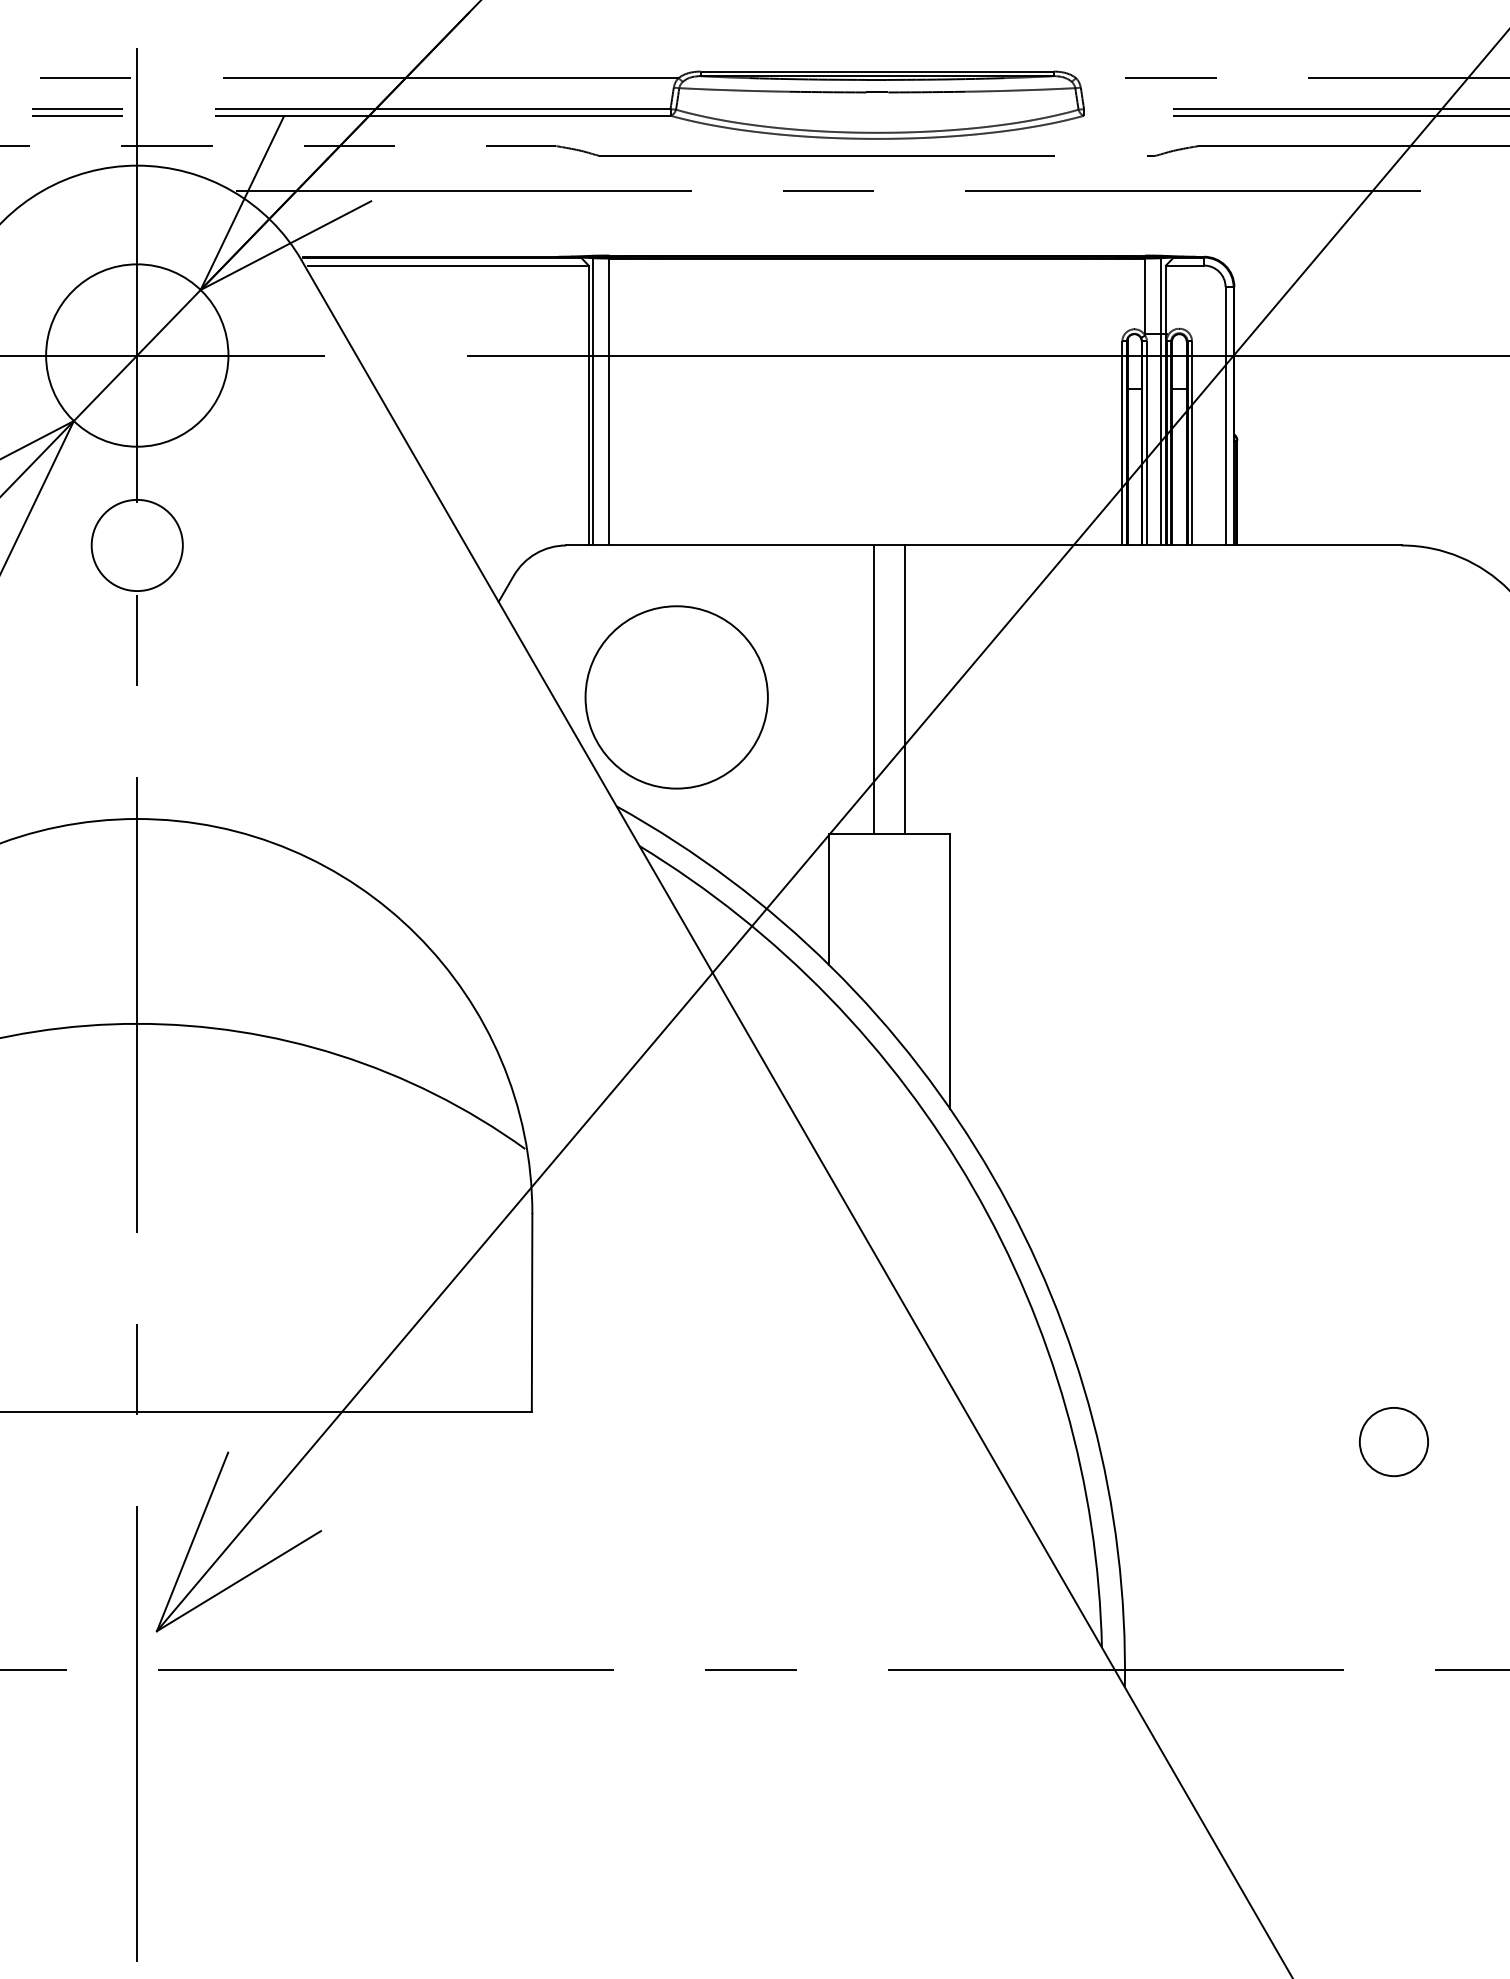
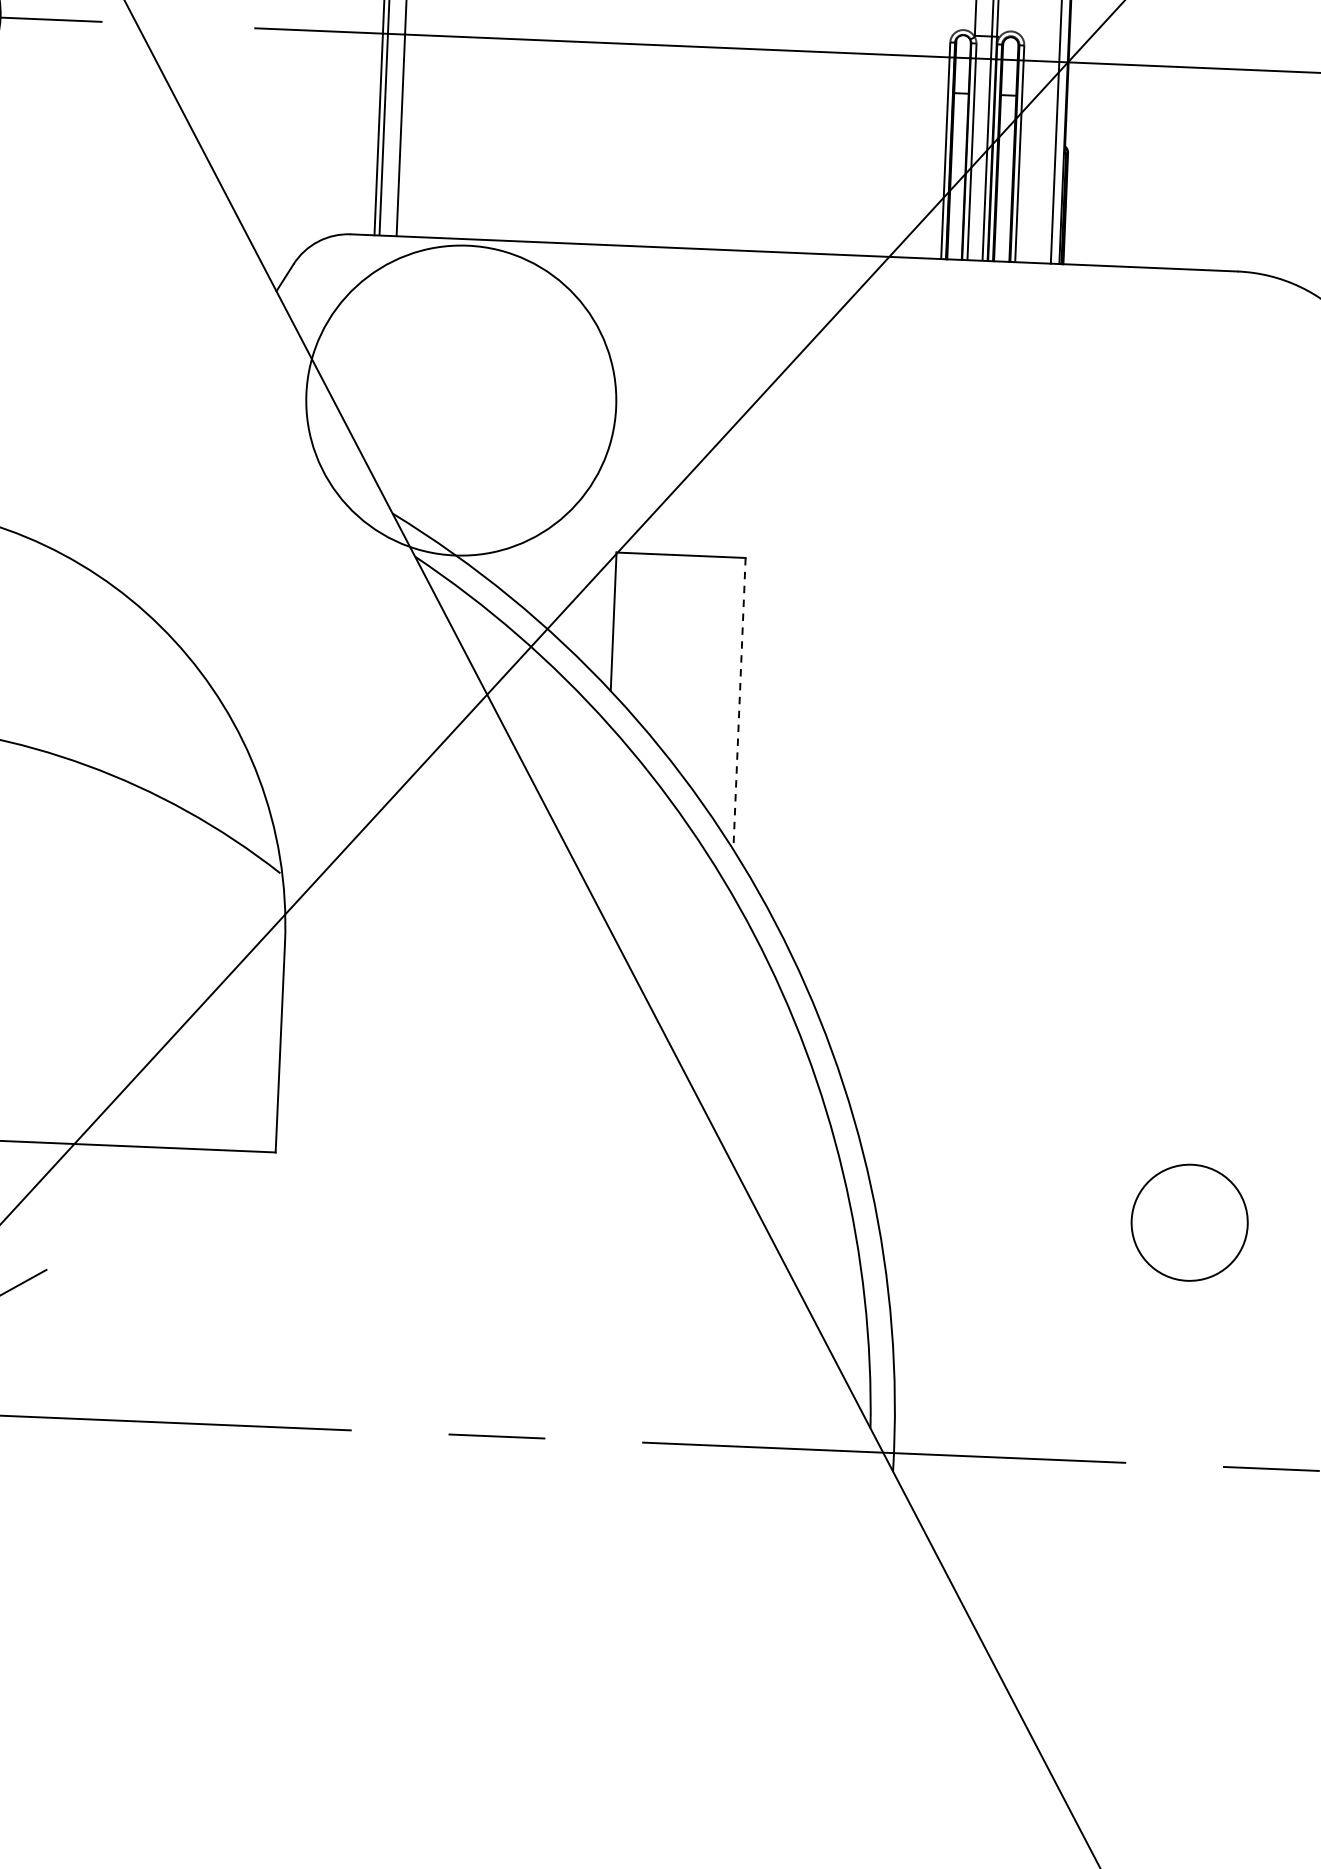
line: (874, 689) -> (671, 400), removed
line: (904, 689) -> (703, 402), removed
circle: (676, 697) -> (461, 400), size x1.6
line: (950, 972) -> (739, 704), solid -> dashed
circle: (1393, 1442) -> (1189, 1223), size x1.6

